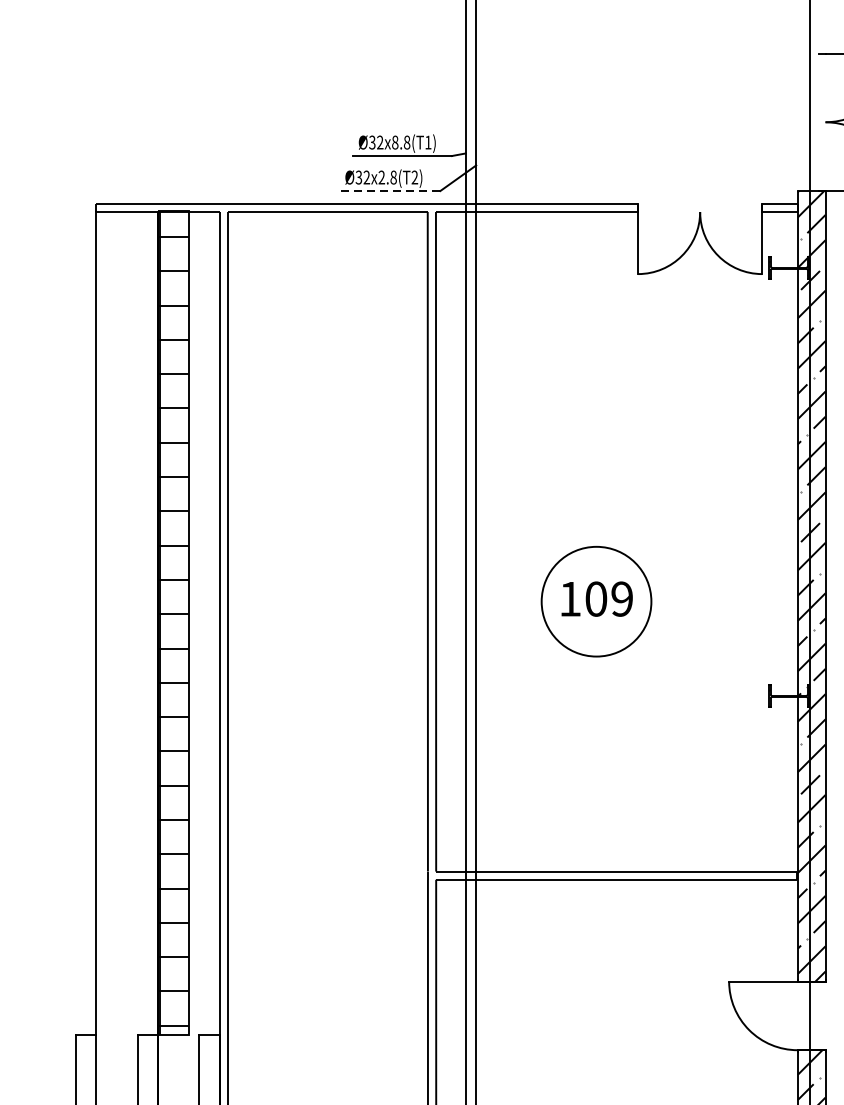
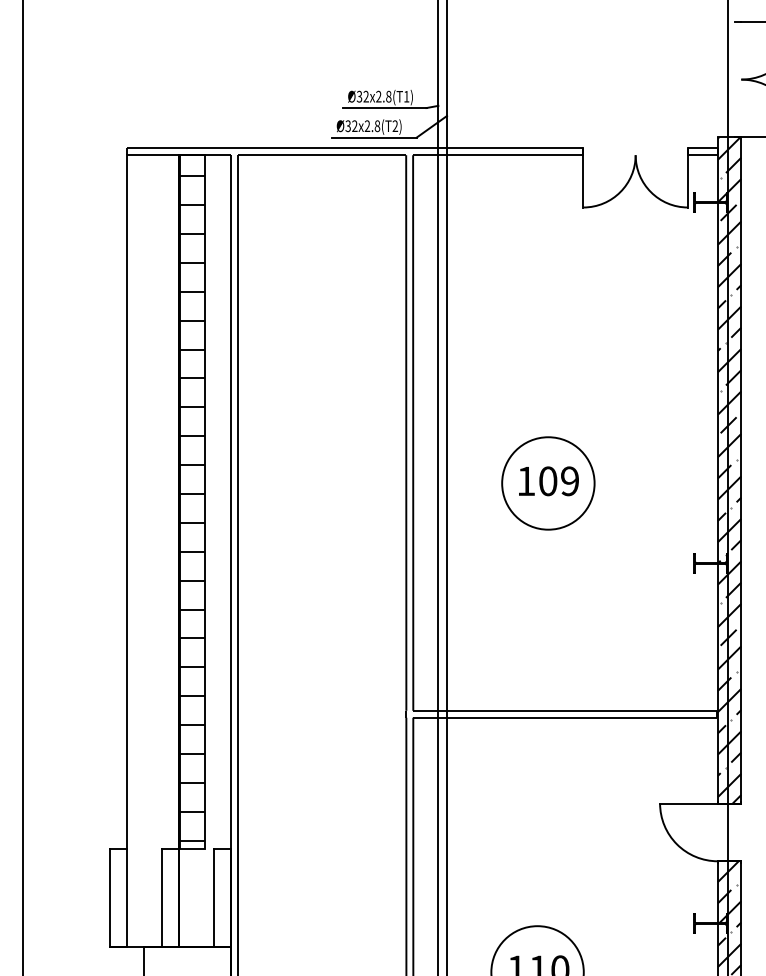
text: (394, 142) -> (378, 96), 8.8( -> 2.8(
line: (388, 190) -> (373, 137), dashed -> solid

